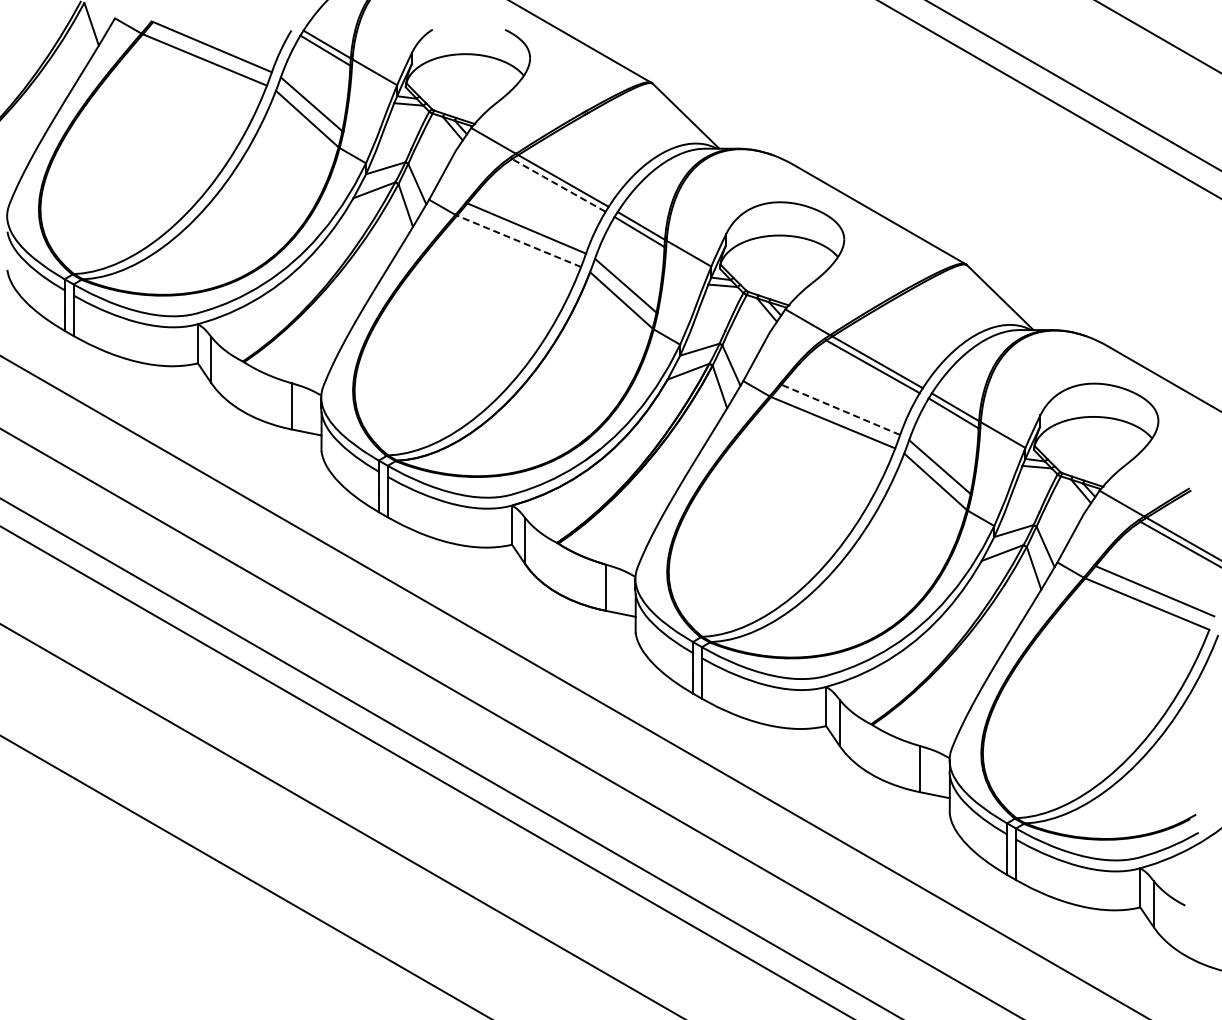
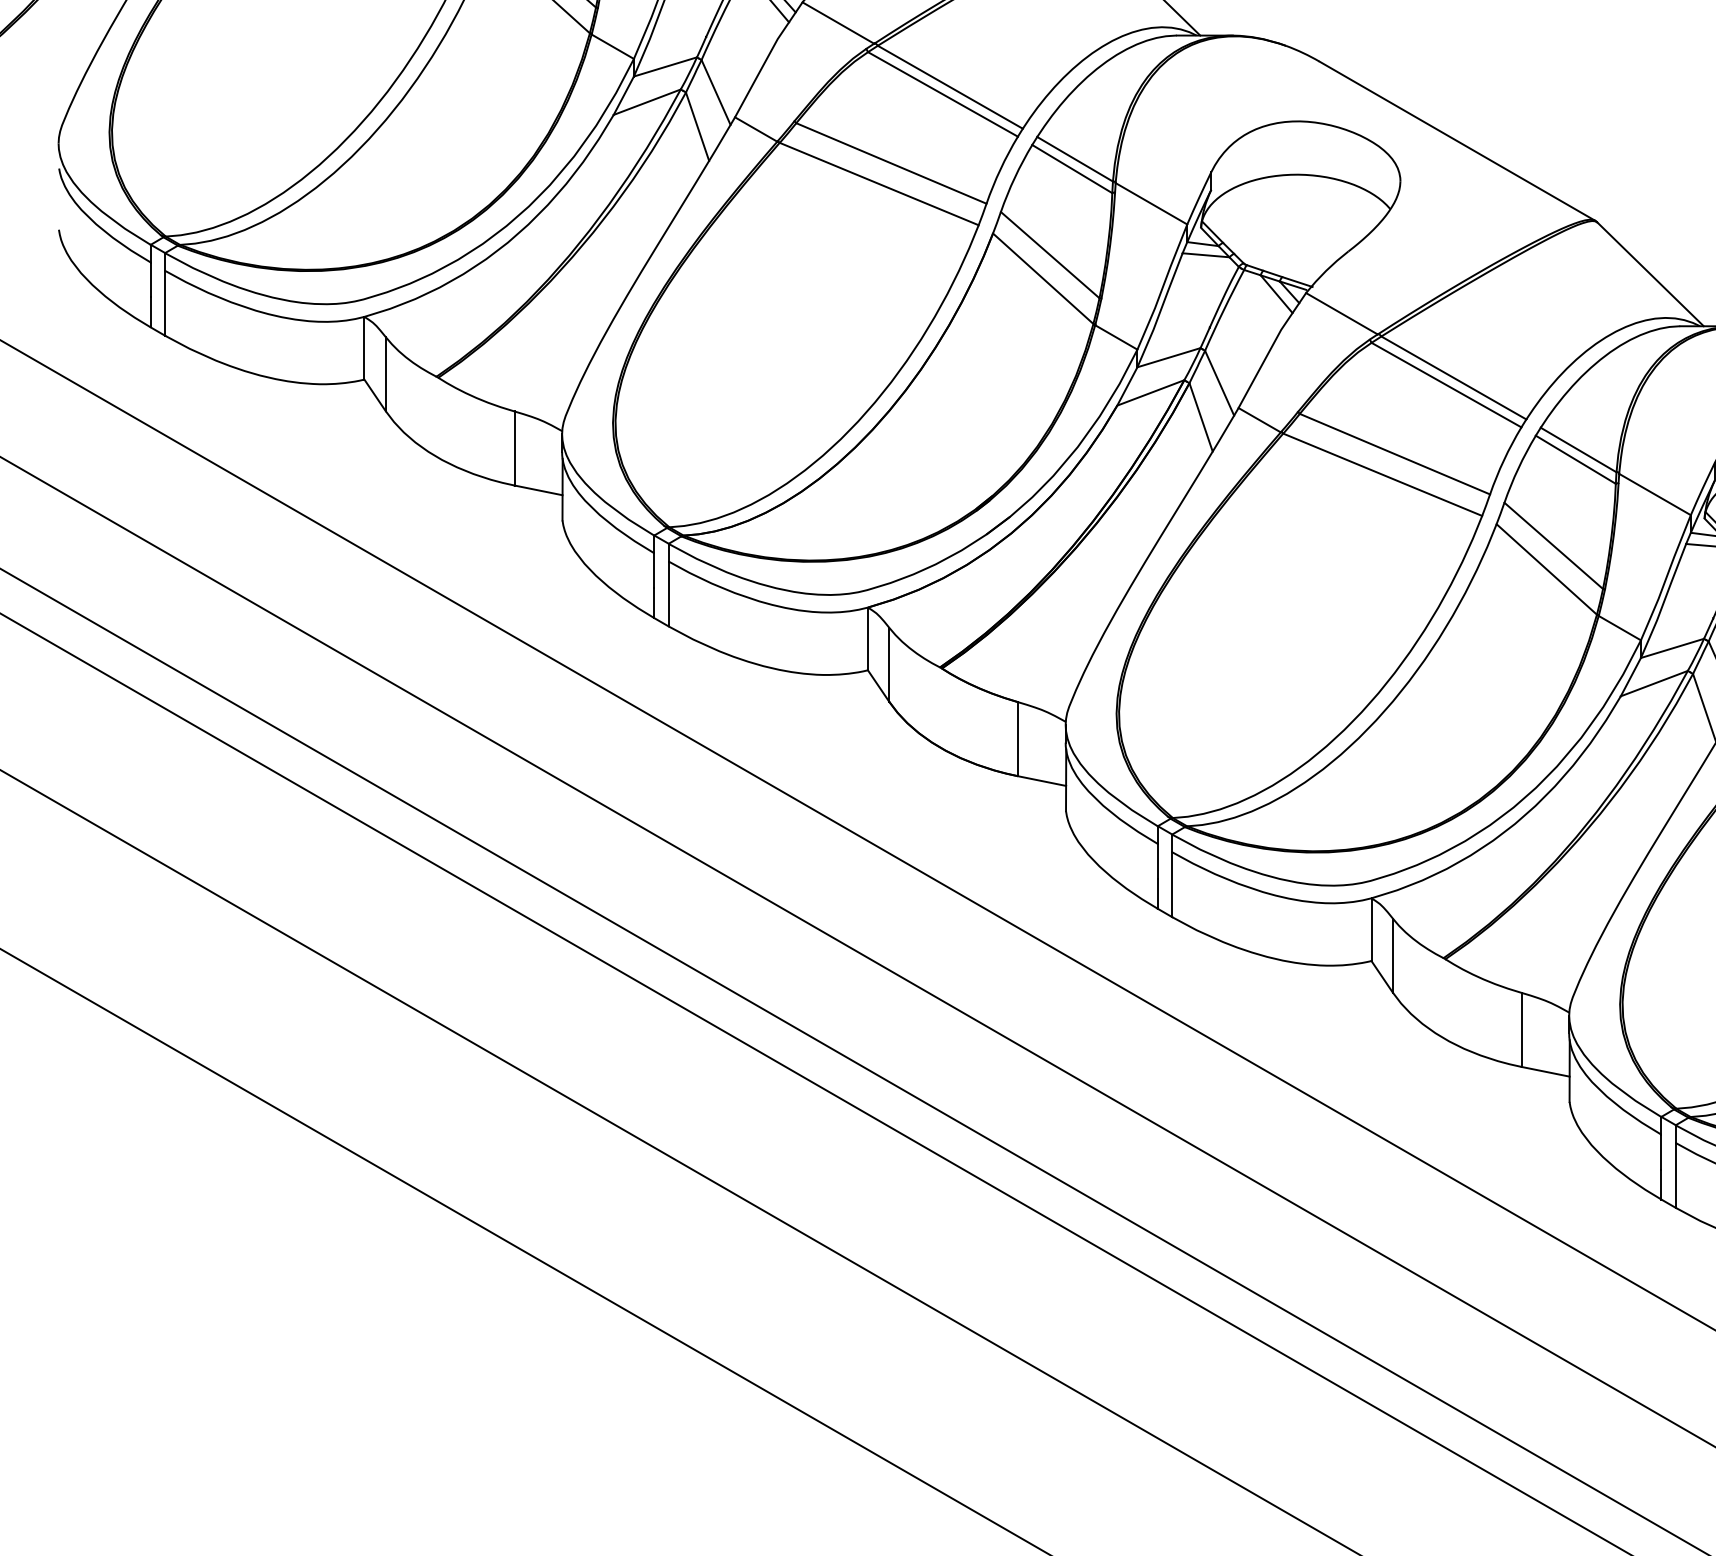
line: (558, 185) -> (942, 94), dashed -> solid
line: (518, 241) -> (878, 184), dashed -> solid
line: (840, 409) -> (1394, 453), dashed -> solid

